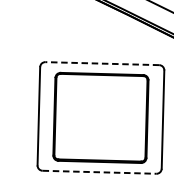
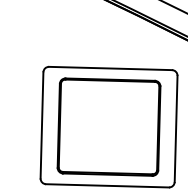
line: (102, 63) -> (110, 68), dashed -> solid
line: (100, 171) -> (108, 185), dashed -> solid

